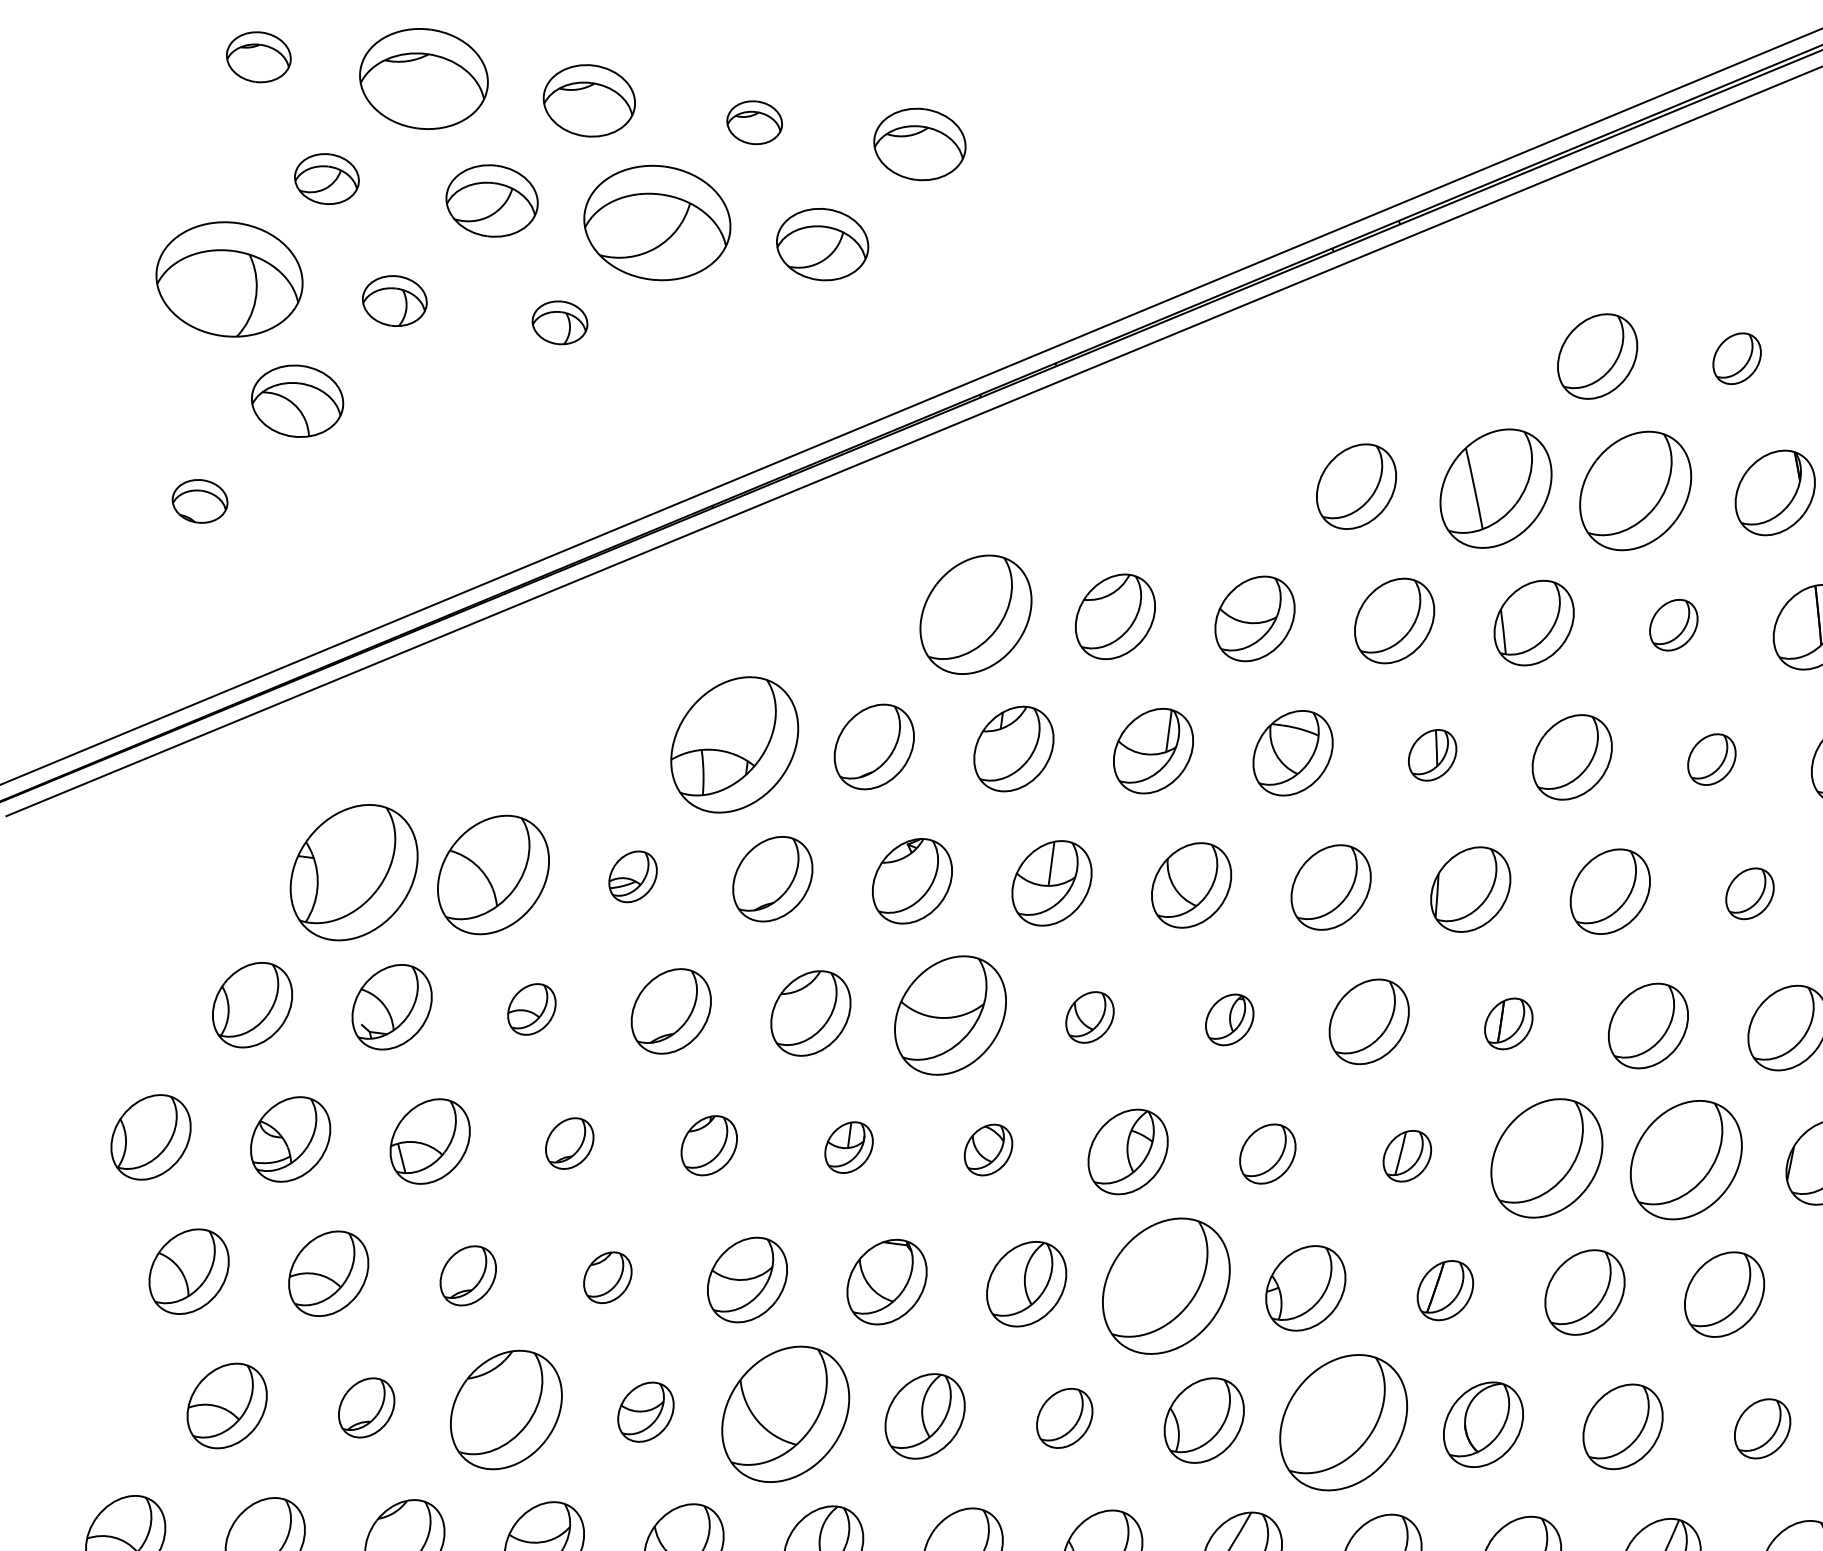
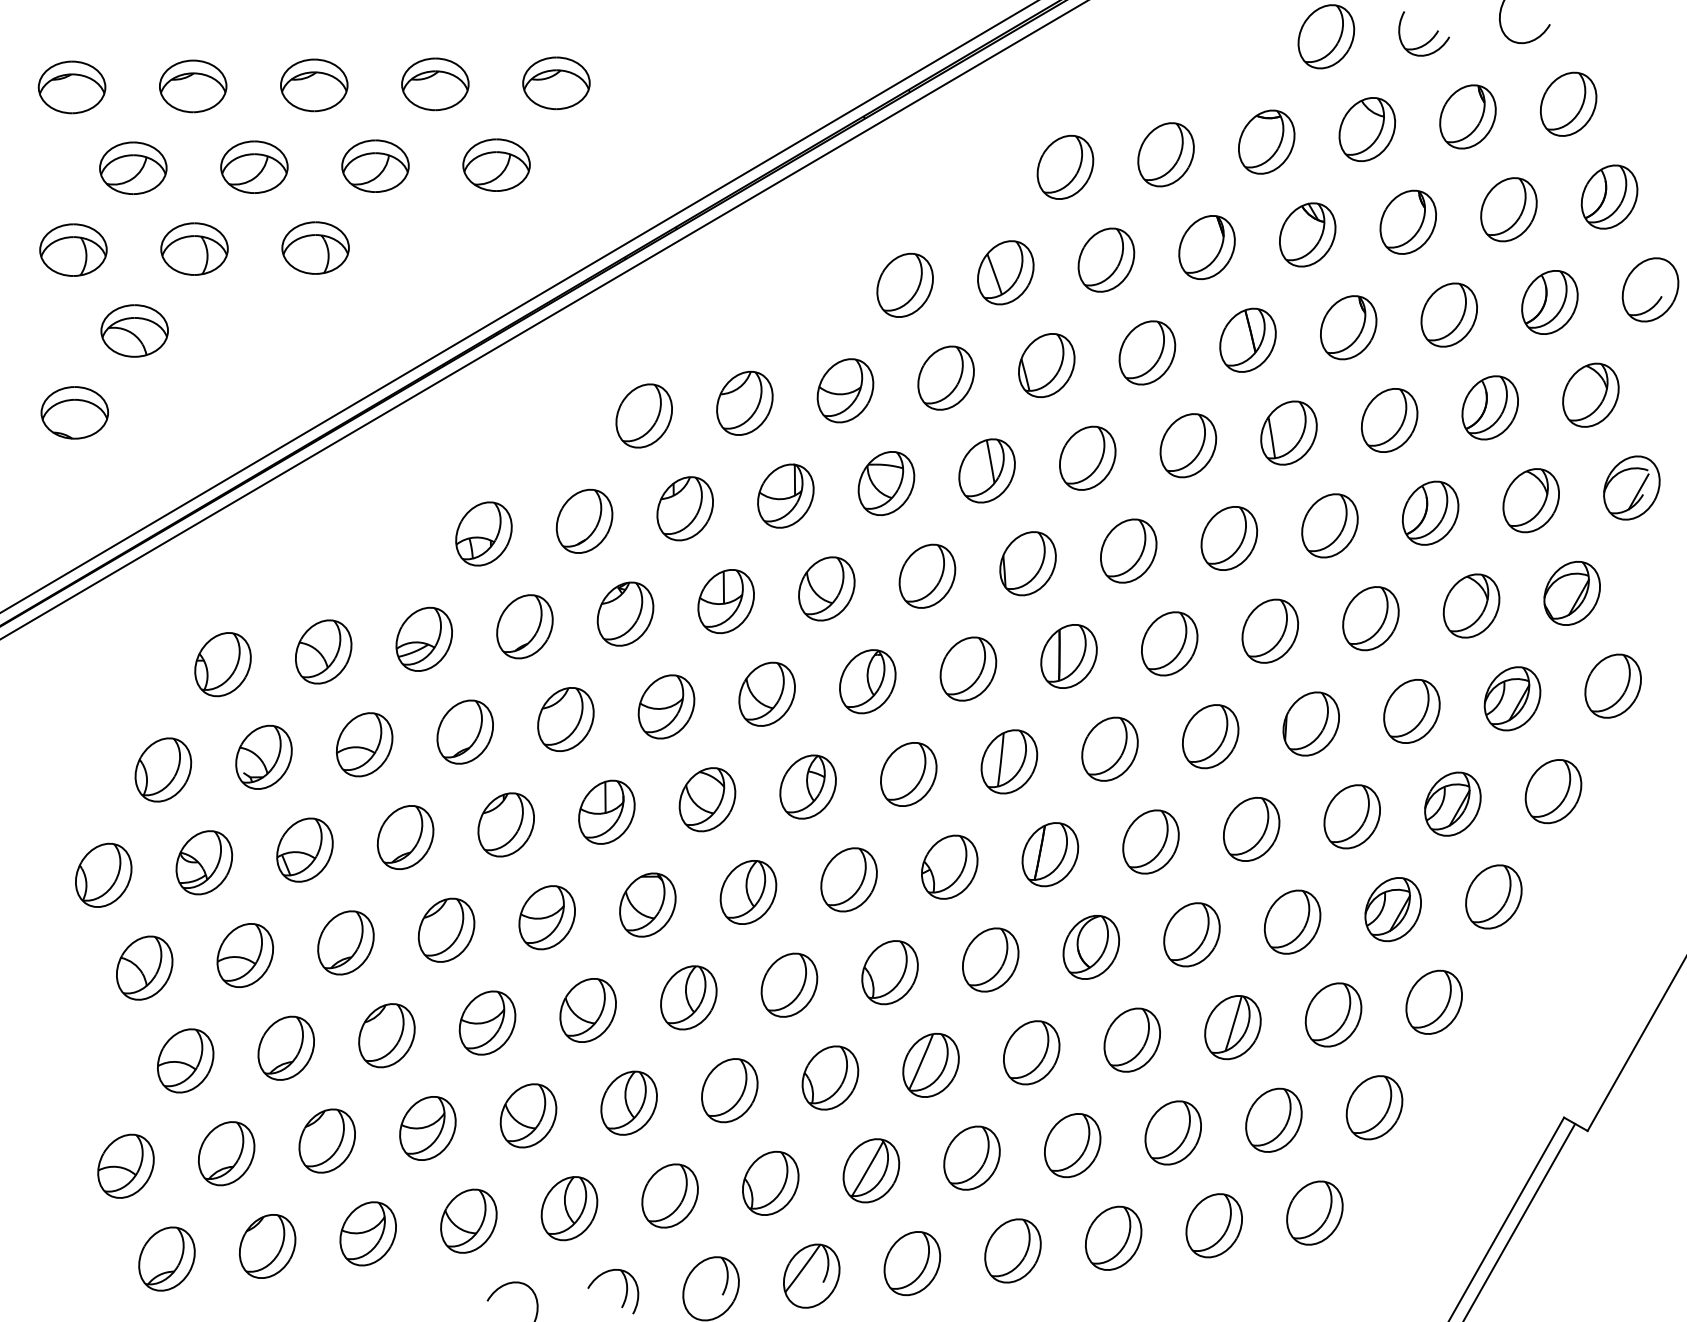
part: (258, 57) -> (71, 87), size x1.43
part: (424, 79) -> (193, 86), size x0.71
part: (754, 122) -> (435, 84), size x1.67
part: (327, 178) -> (133, 167), size x1.43
part: (657, 221) -> (375, 165), size x0.62
part: (229, 278) -> (73, 249), size x0.62
part: (394, 300) -> (194, 248), size x1.43
part: (560, 322) -> (315, 247), size x1.67
part: (1736, 358) -> (1165, 154), size x1.67
part: (1495, 488) -> (1005, 272), size x0.71
part: (1635, 489) -> (1106, 259), size x0.71
part: (199, 500) -> (74, 412), size x1.67
part: (974, 613) -> (643, 415), size x0.71
part: (1673, 624) -> (1147, 352), size x1.67
part: (734, 744) -> (483, 533), size x0.62
part: (1431, 754) -> (986, 470), size x1.67
part: (1712, 759) -> (1188, 445), size x1.67
part: (353, 872) -> (222, 664), size x0.62
part: (493, 874) -> (323, 651), size x0.71
part: (632, 875) -> (423, 638), size x1.67
part: (1750, 893) -> (1229, 538), size x1.67
part: (531, 1008) -> (364, 744), size x1.67
part: (950, 1014) -> (666, 706), size x0.71
part: (1089, 1016) -> (766, 693), size x1.67
part: (1229, 1019) -> (867, 681), size x1.67
part: (1508, 1023) -> (1068, 656), size x1.67
part: (569, 1143) -> (405, 837), size x1.67
part: (708, 1144) -> (505, 824), size x1.43
part: (848, 1146) -> (606, 811), size x1.67
part: (988, 1149) -> (707, 799), size x1.67
part: (1267, 1154) -> (908, 774), size x1.43
part: (1407, 1155) -> (1009, 761), size x1.67
part: (1546, 1157) -> (1109, 748), size x0.71
part: (1686, 1160) -> (1210, 736), size x0.71
part: (467, 1275) -> (345, 942), size x1.43
part: (607, 1276) -> (446, 929), size x1.67
part: (1165, 1285) -> (848, 879), size x0.62
part: (1445, 1290) -> (1050, 854), size x1.43
part: (365, 1406) -> (285, 1047), size x1.43
part: (505, 1409) -> (386, 1035), size x0.71
part: (645, 1411) -> (487, 1022), size x1.43
part: (784, 1414) -> (587, 1010), size x0.62
part: (1064, 1417) -> (789, 984), size x1.43
part: (1343, 1421) -> (990, 959), size x0.62
part: (1762, 1427) -> (1292, 921), size x1.43

